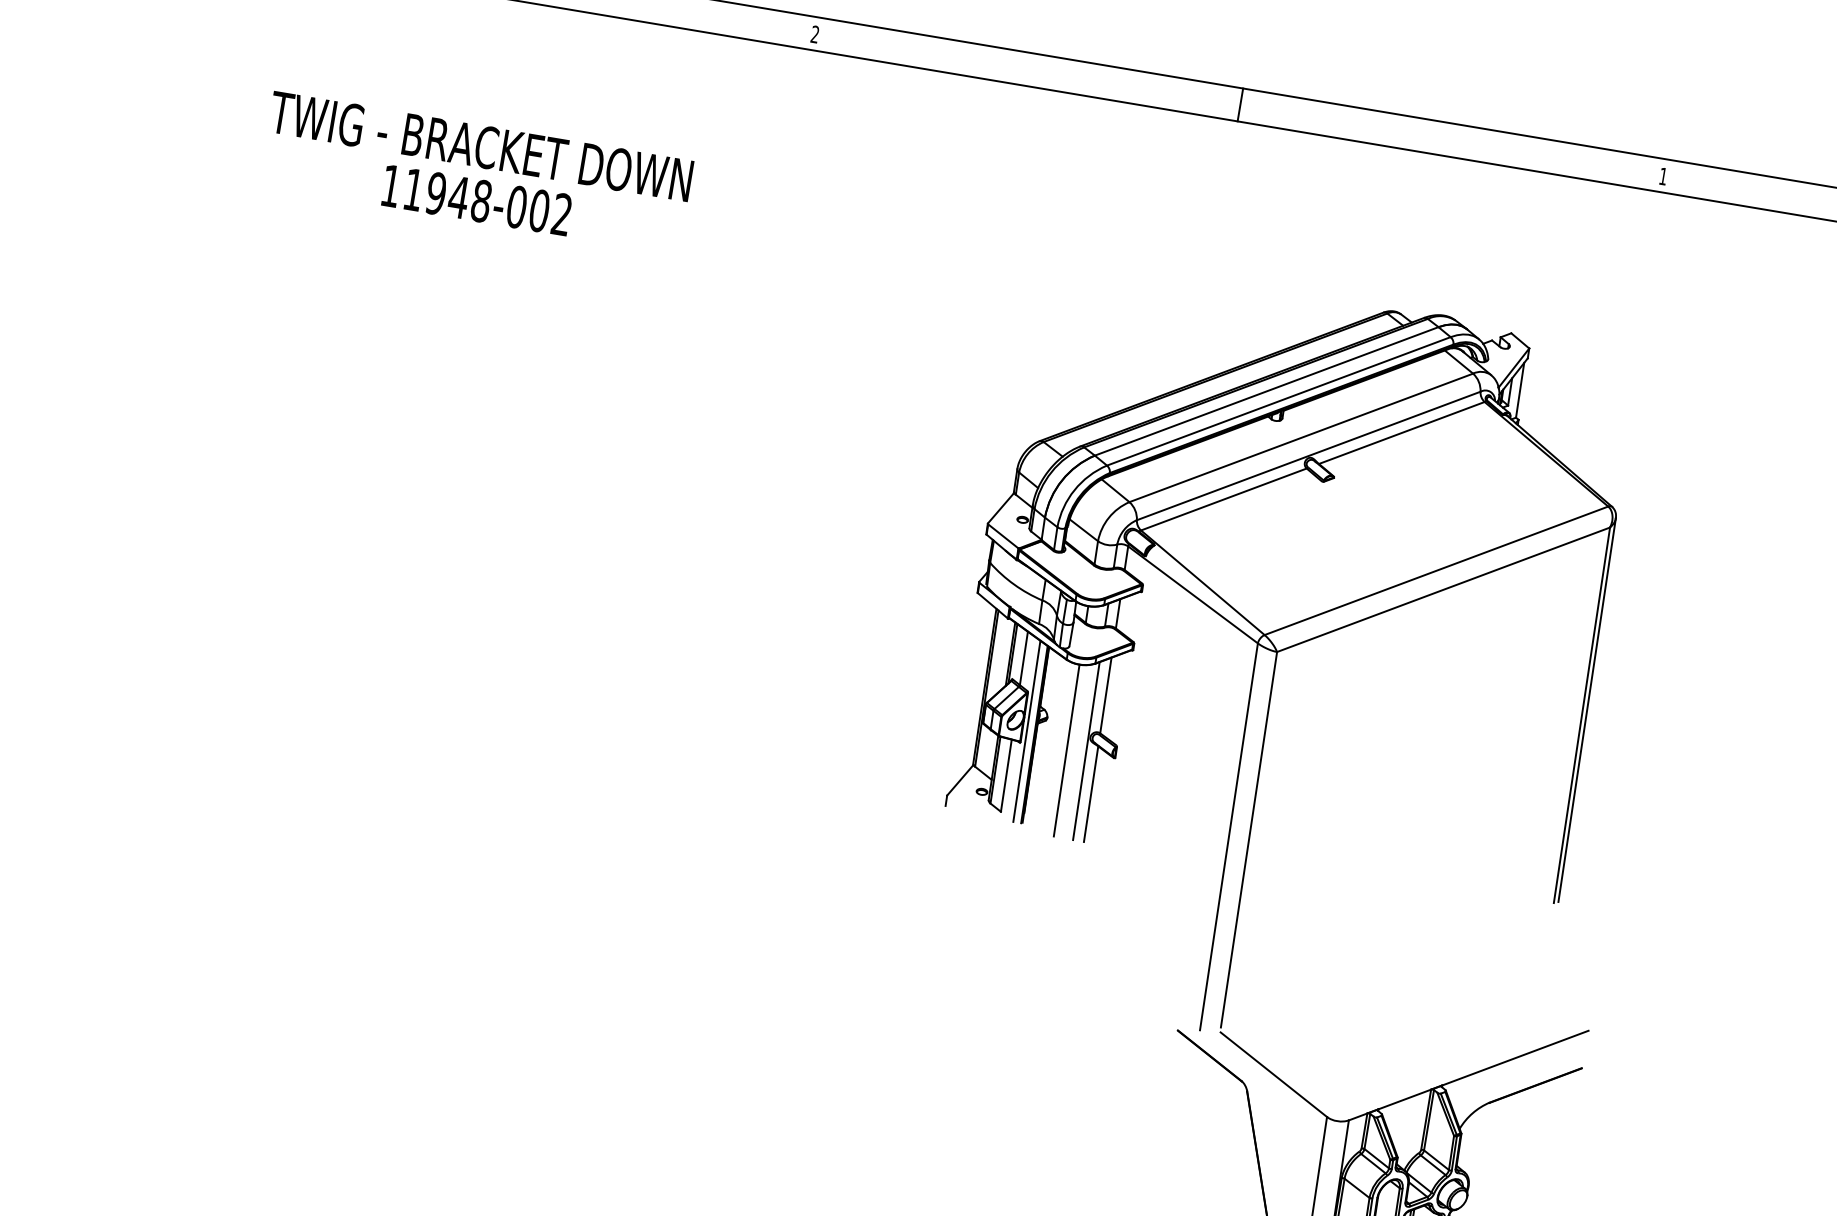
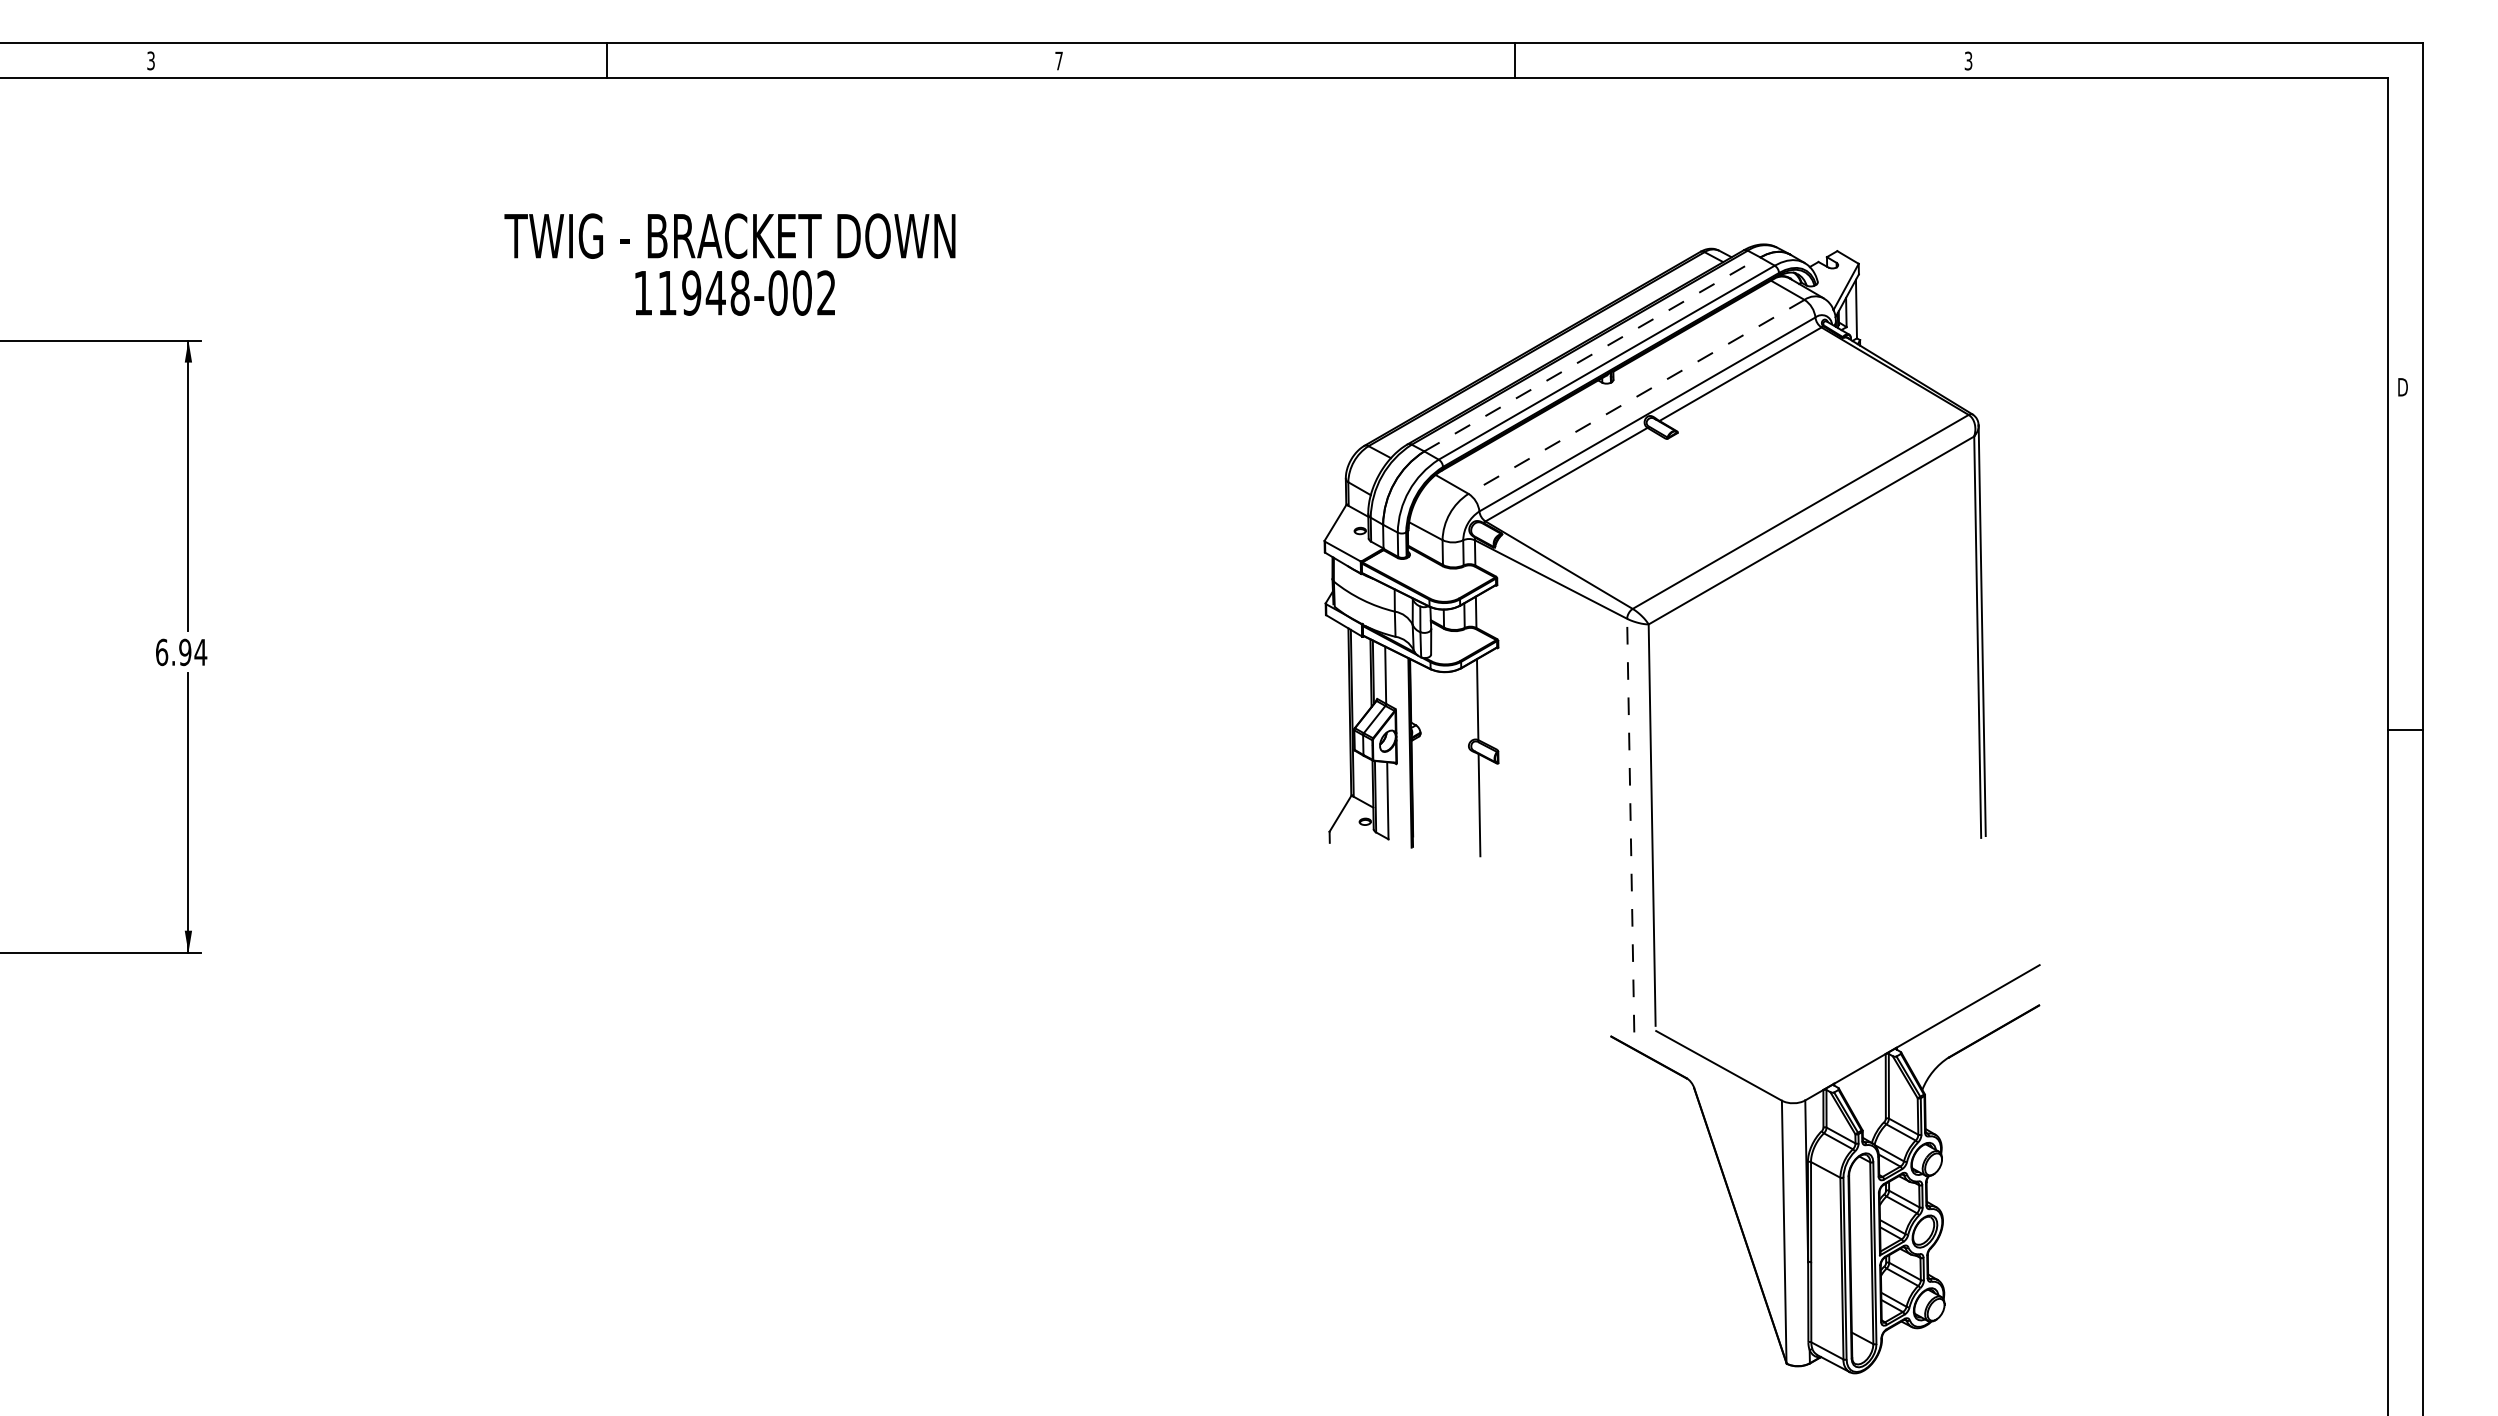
text: (814, 33) -> (1058, 60), 2 -> 7
text: (1663, 175) -> (1968, 60), 1 -> 3
line: (1266, 391) -> (1592, 354), solid -> dashed
line: (1301, 437) -> (1636, 396), solid -> dashed
line: (1026, 731) -> (1401, 750), removed
line: (1066, 750) -> (1446, 763), removed
line: (1085, 750) -> (1466, 760), removed
line: (1228, 836) -> (1630, 825), solid -> dashed

